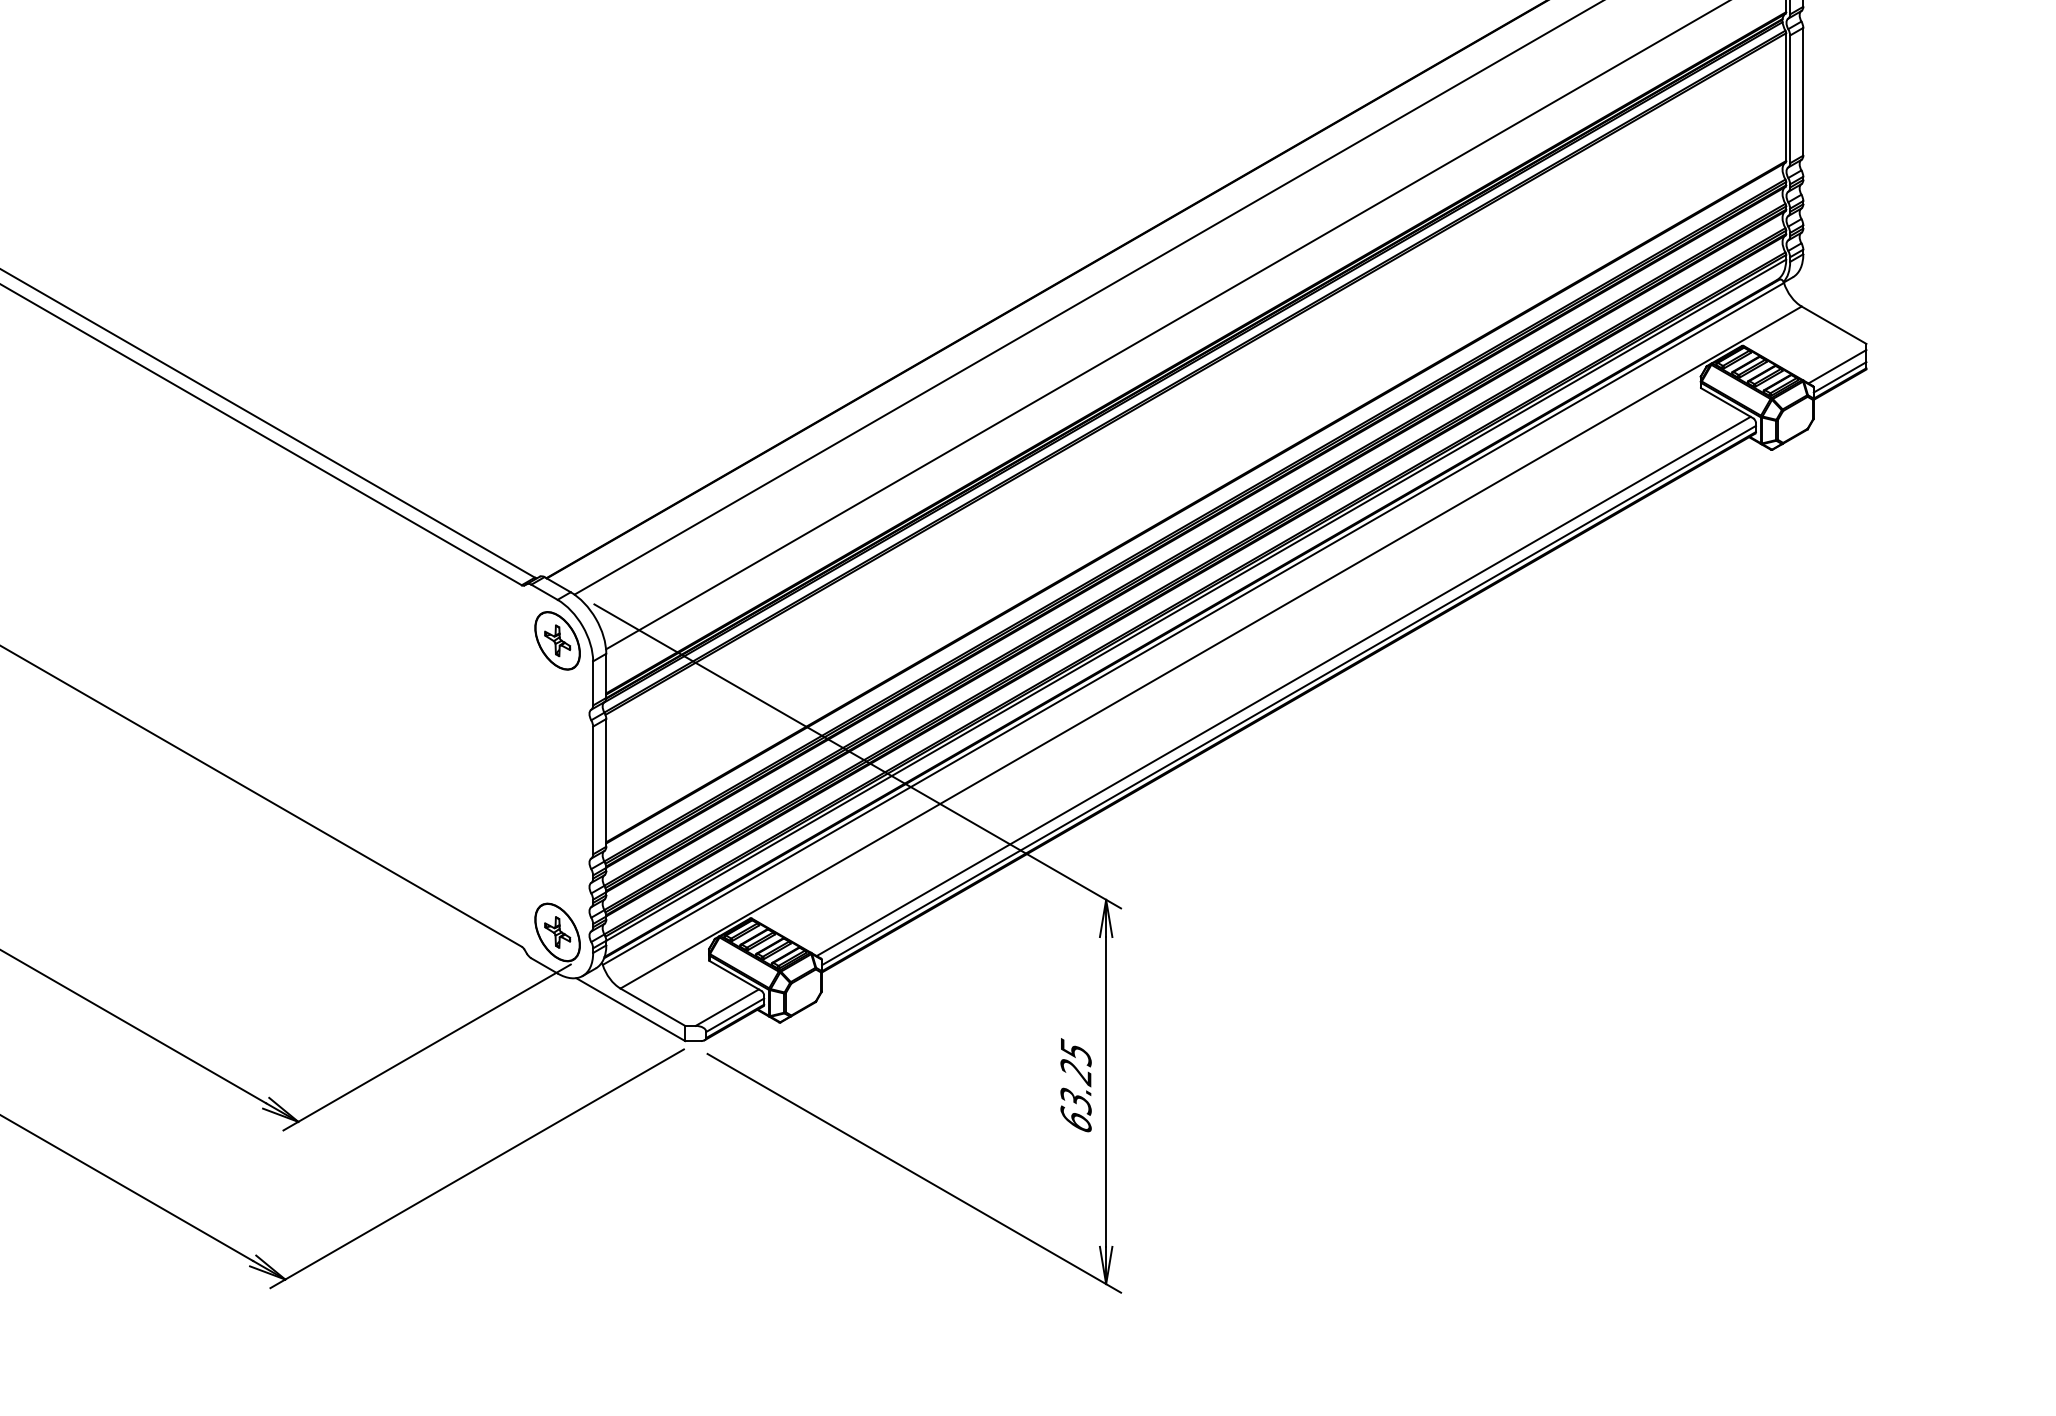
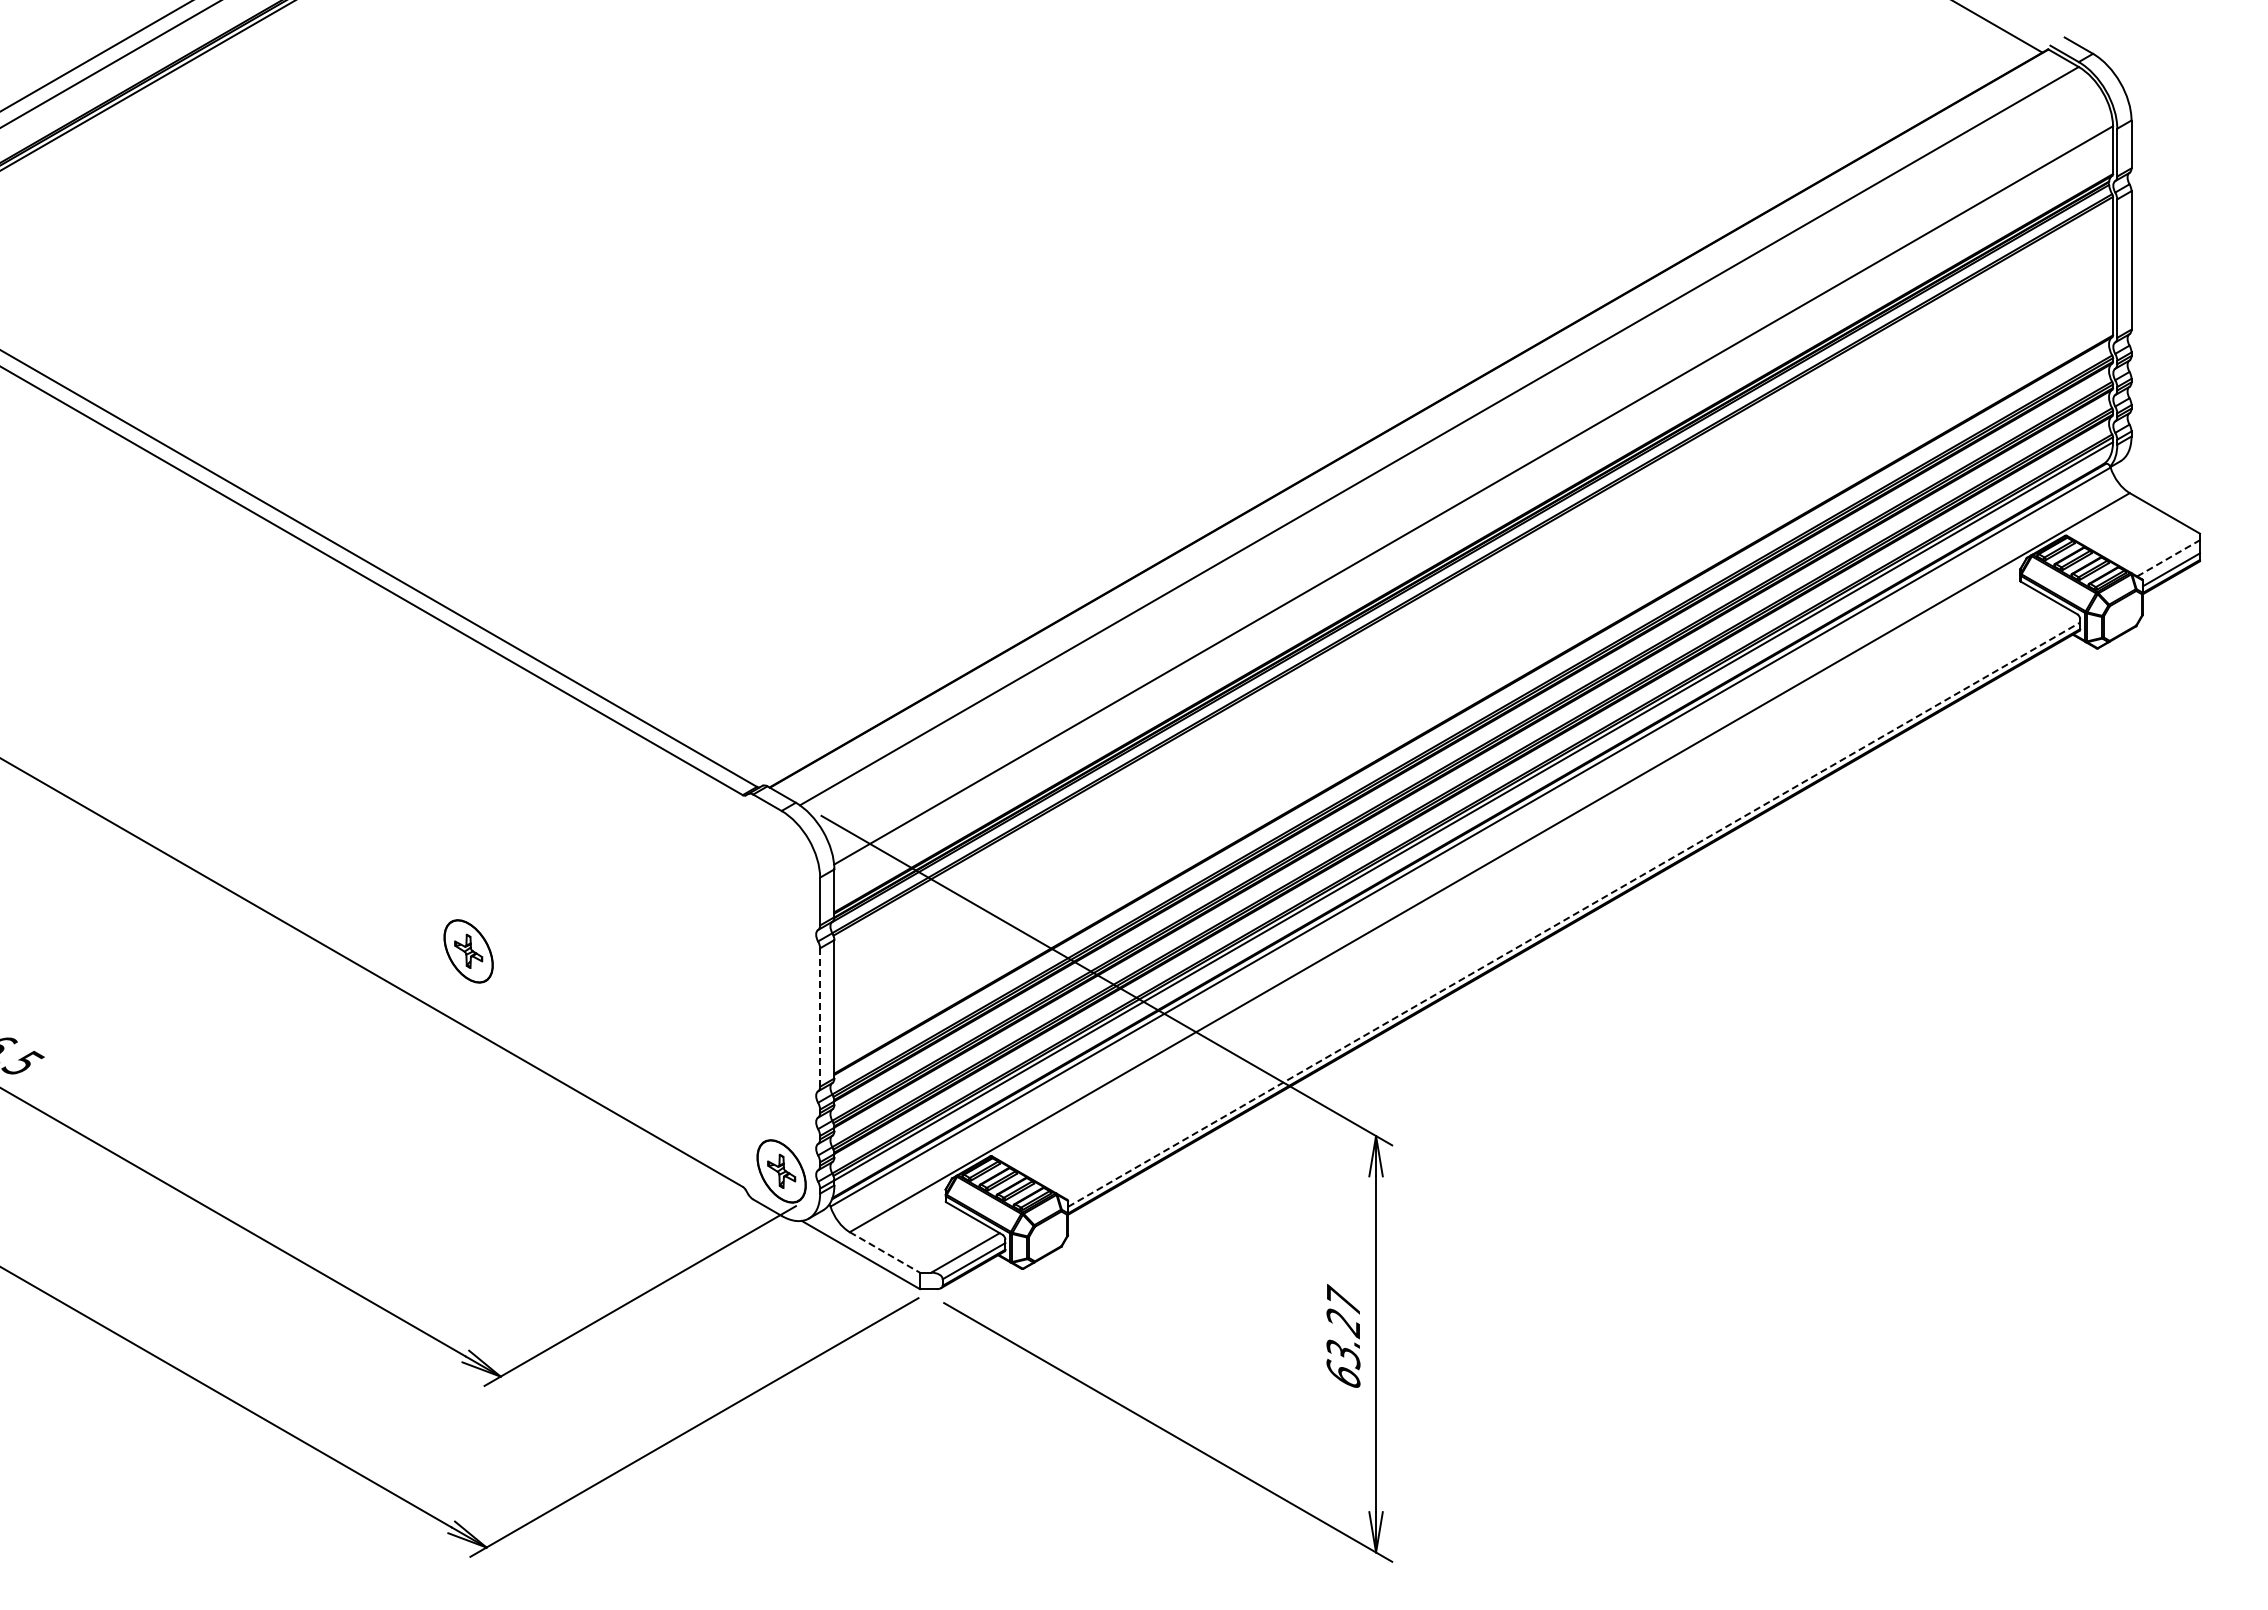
line: (1838, 366) -> (2169, 558), solid -> dashed
part: (557, 640) -> (468, 951), moved
line: (1283, 686) -> (1568, 904), removed
line: (1289, 695) -> (1574, 914), solid -> dashed
line: (593, 790) -> (820, 1017), solid -> dashed
line: (653, 1007) -> (885, 1252), solid -> dashed
text: (1076, 1051) -> (1343, 1300), 63.25 -> 63.27

